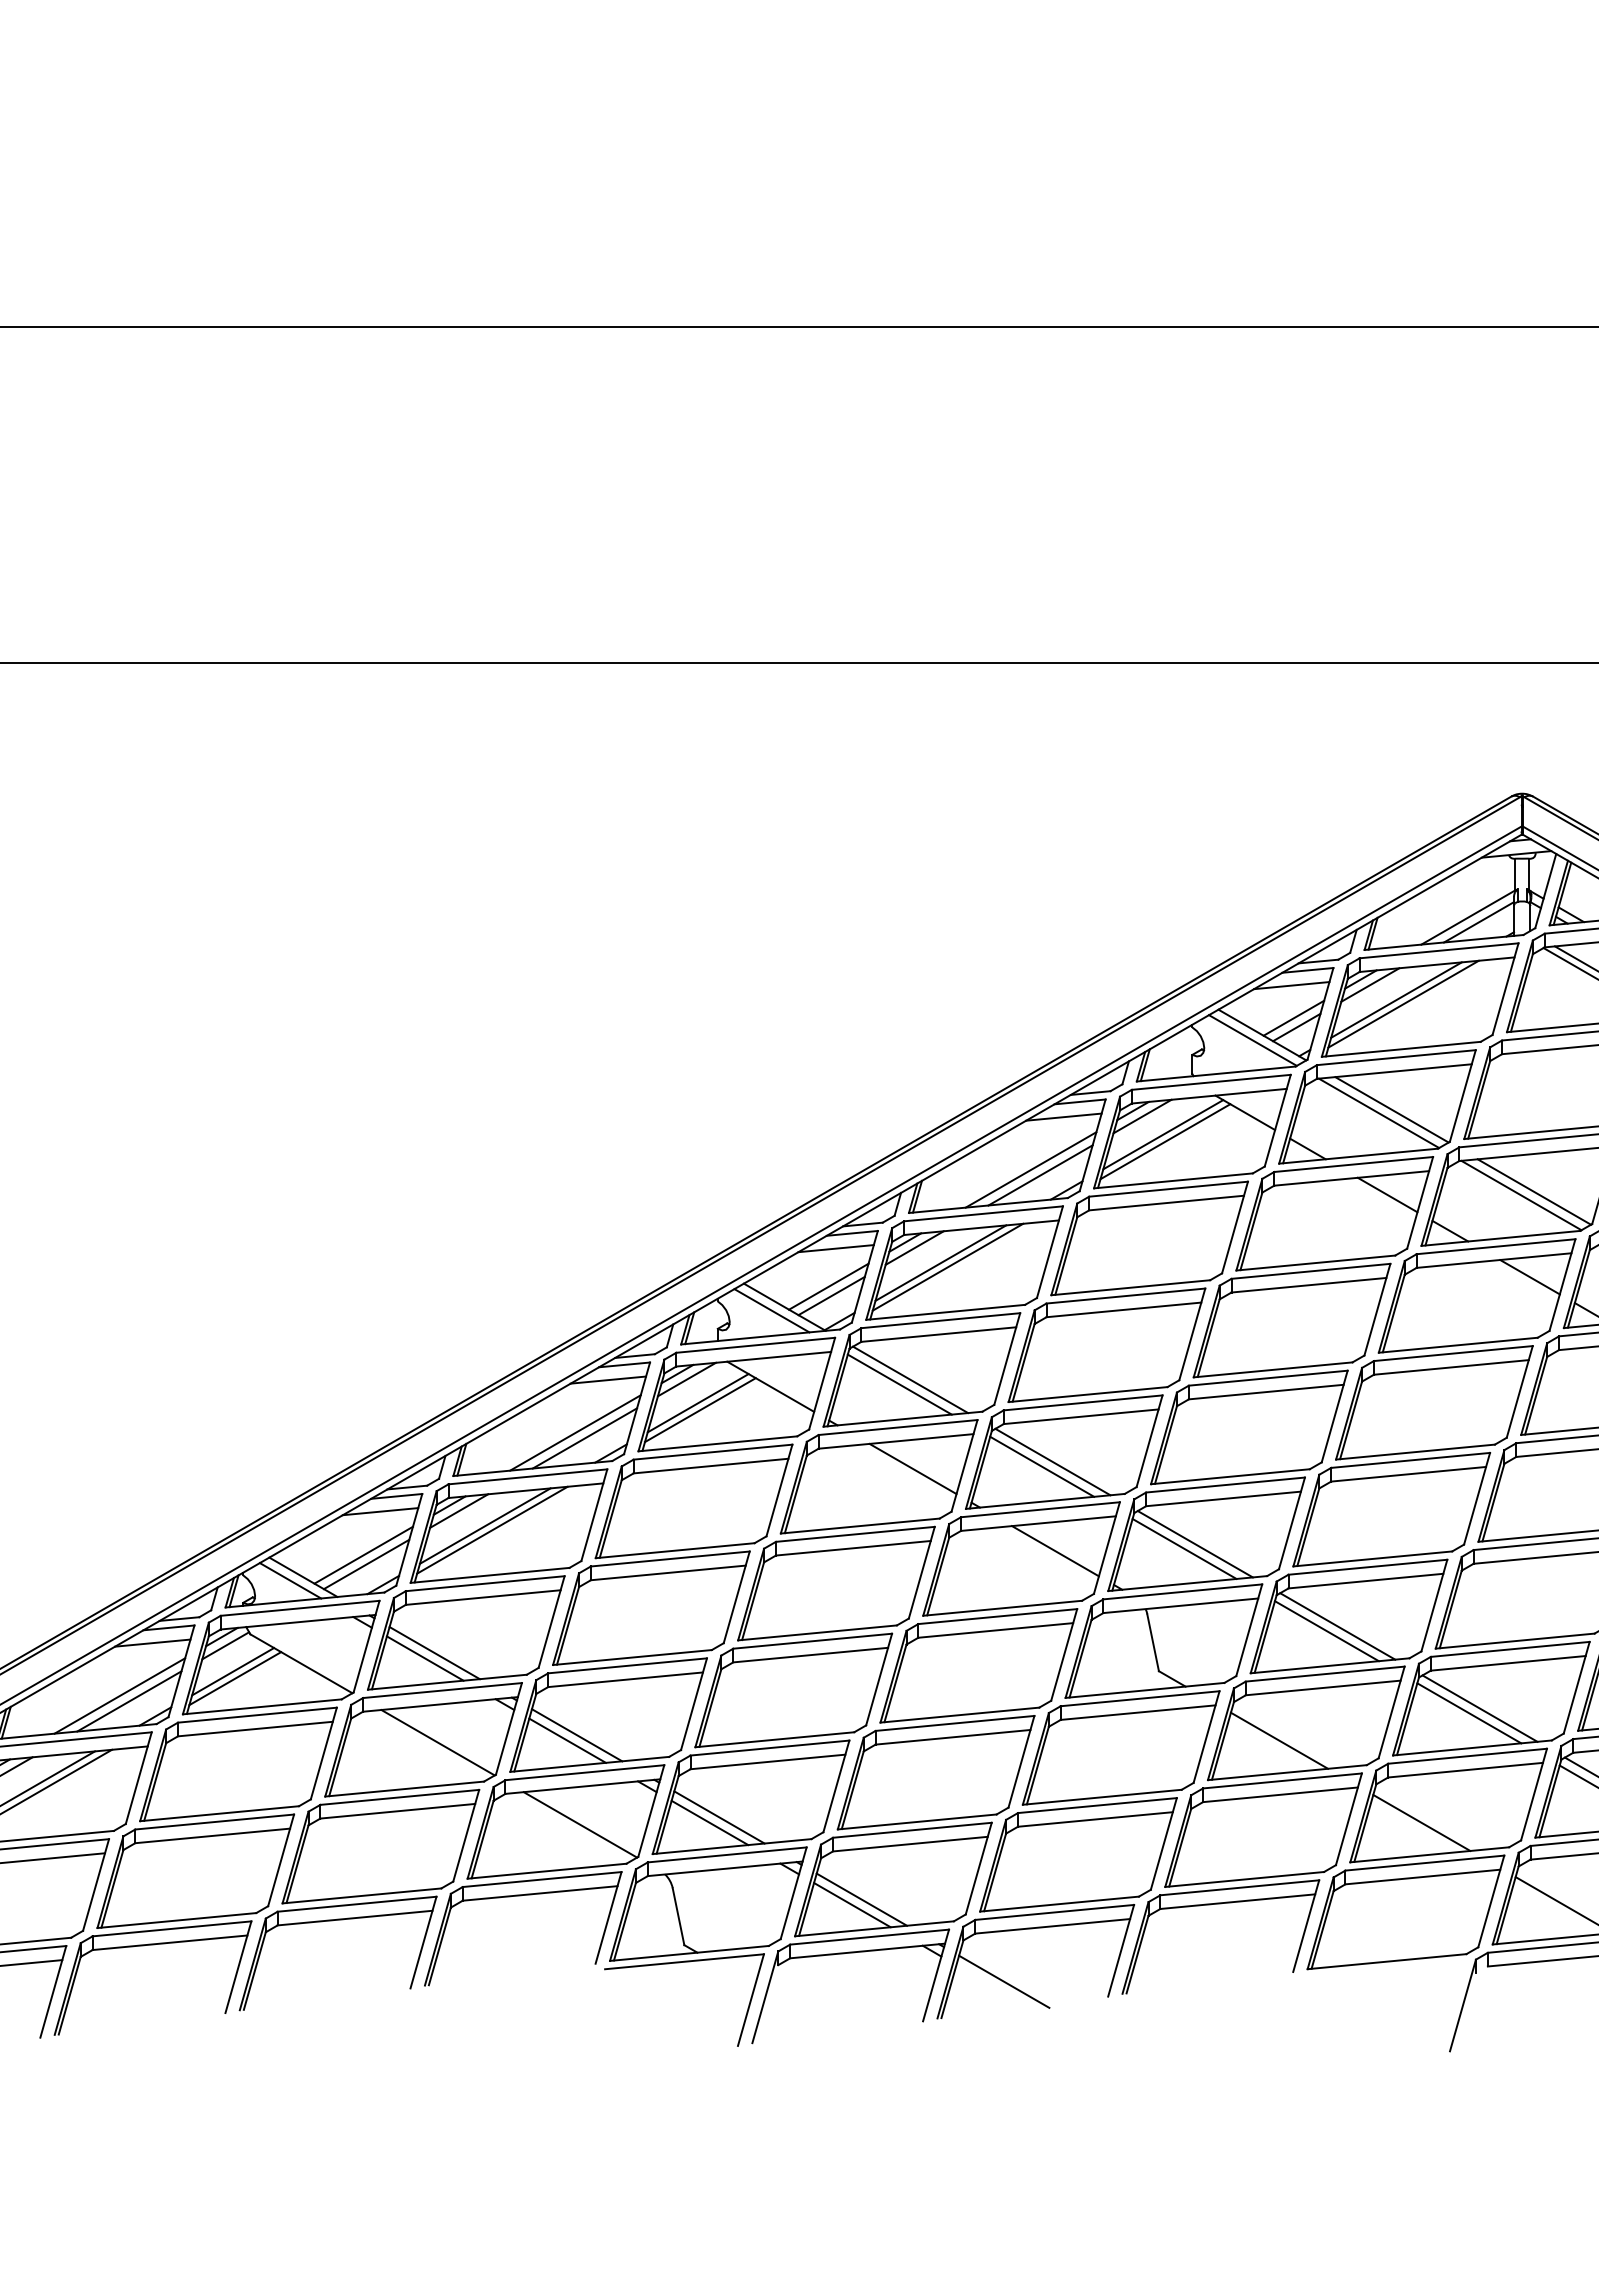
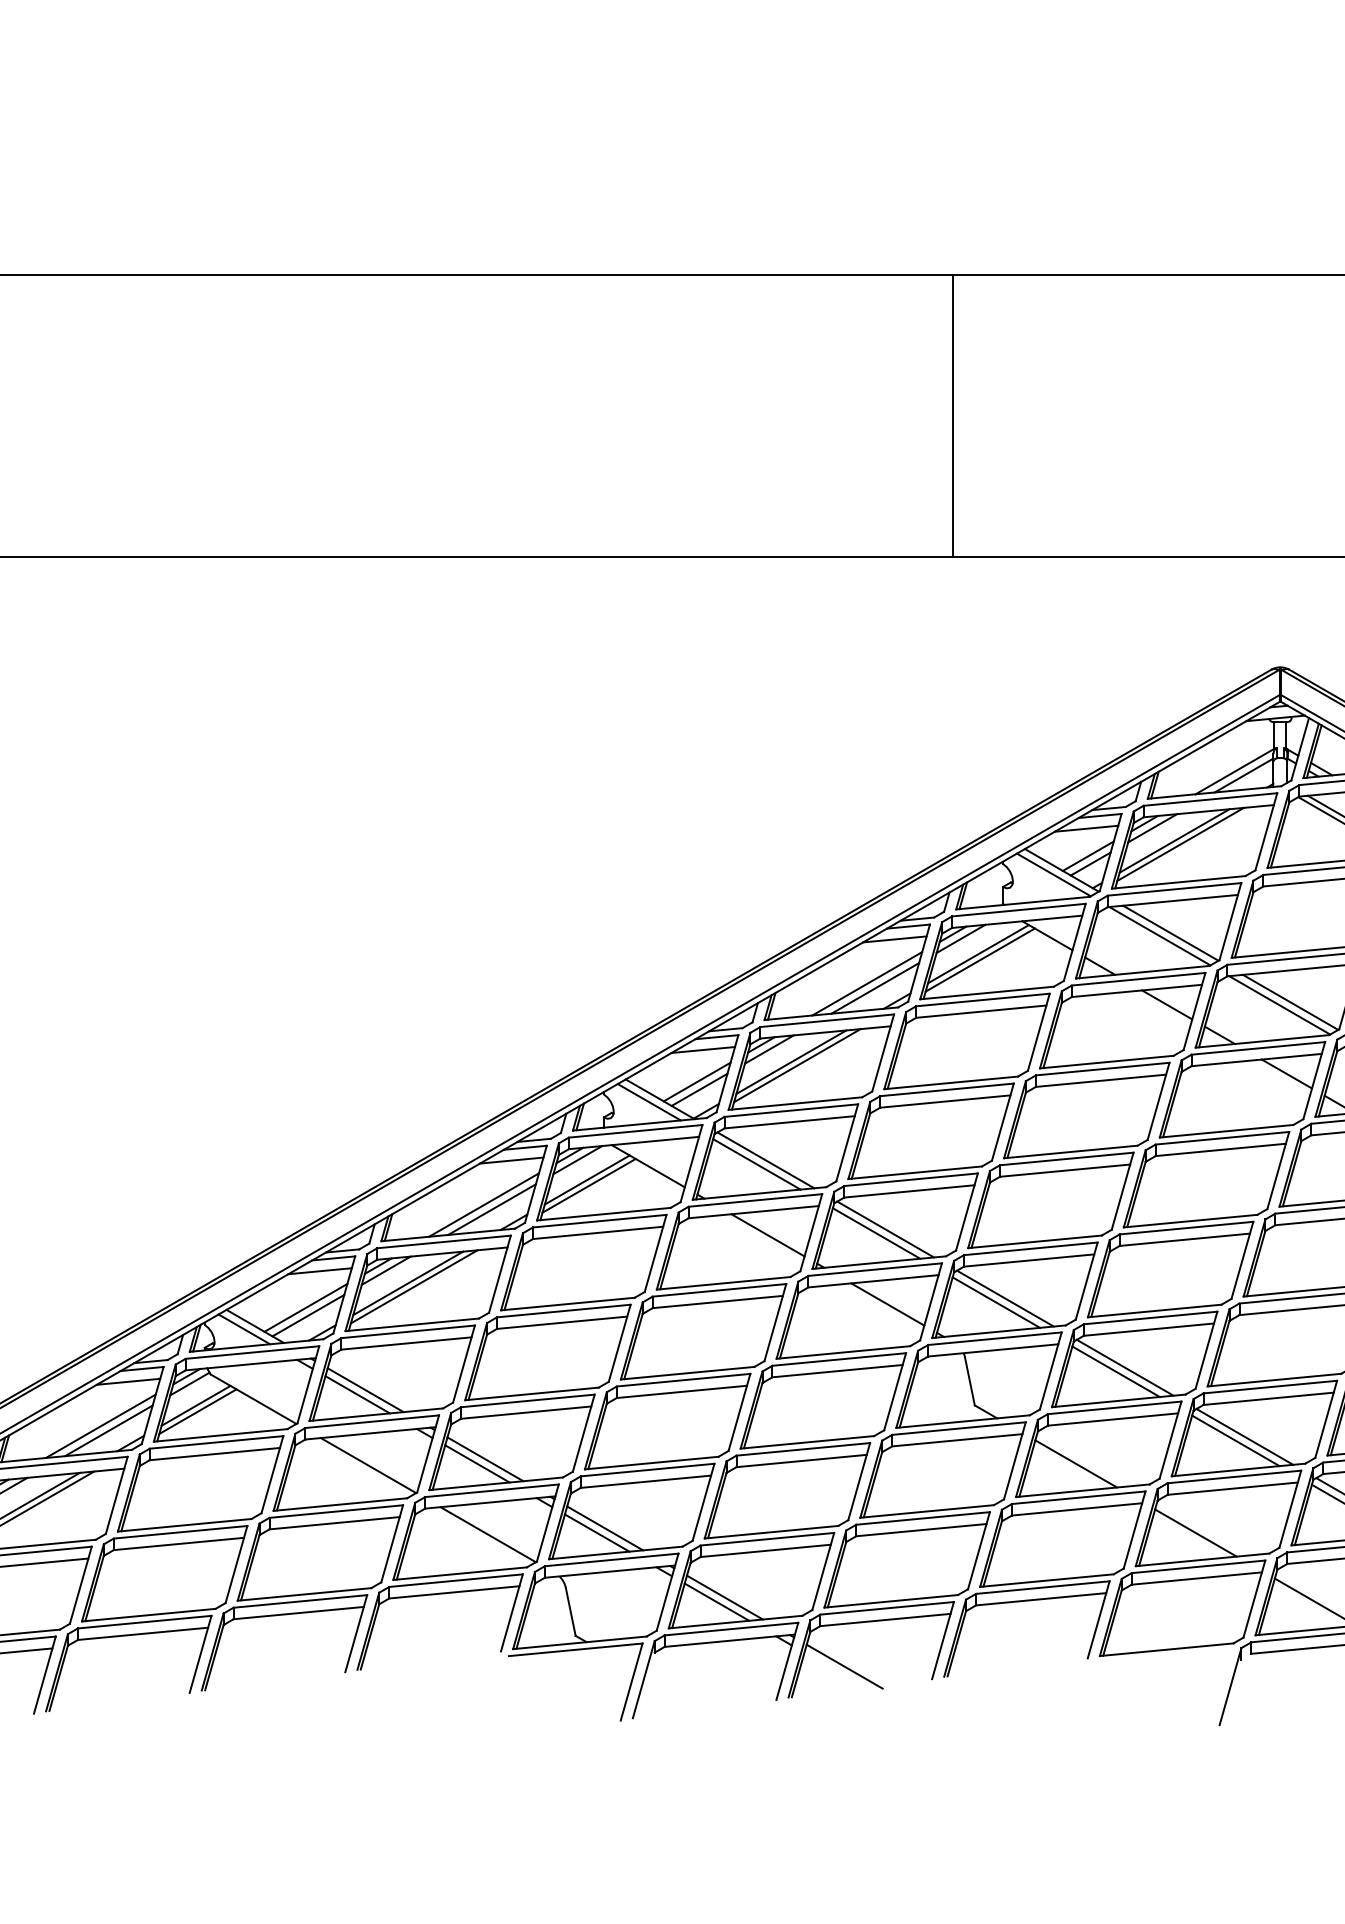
line: (1132, 494) -> (952, 415), added

